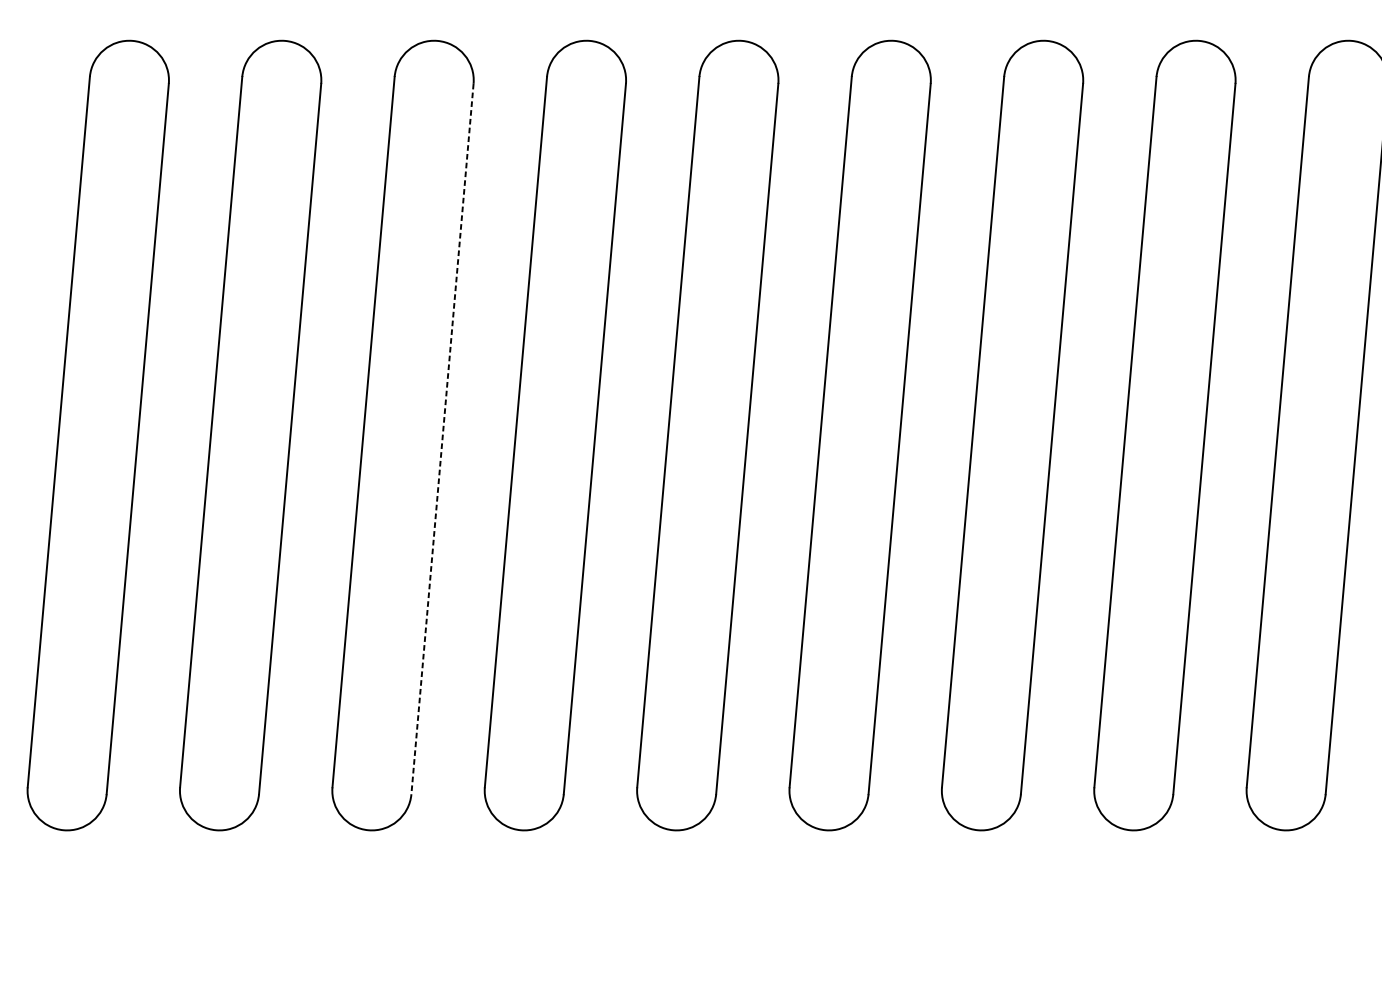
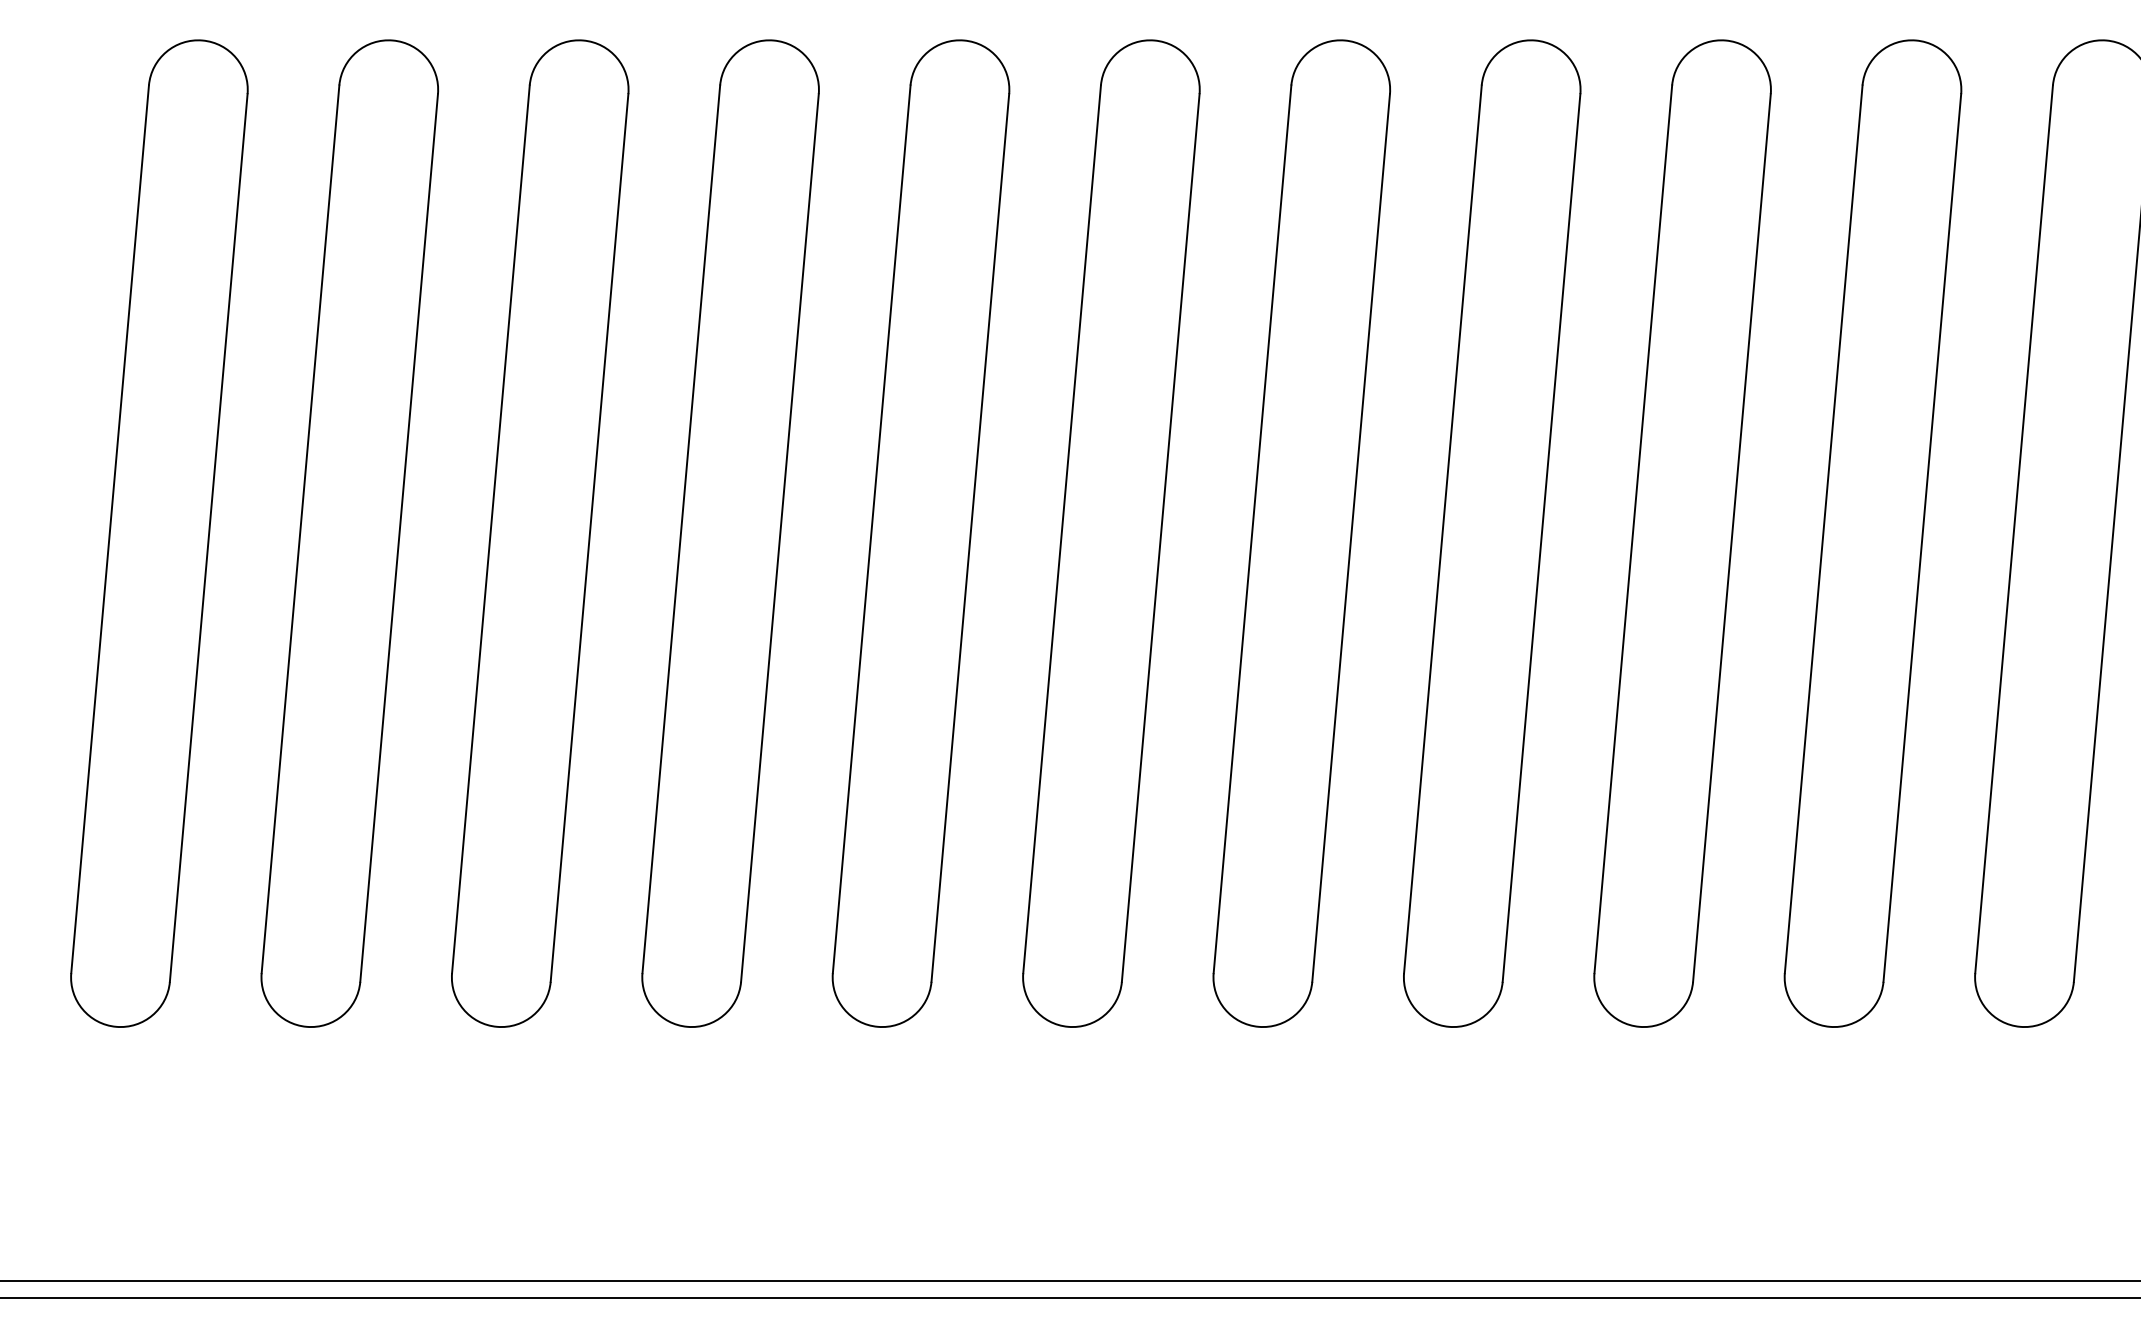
line: (442, 438) -> (589, 537), dashed -> solid

